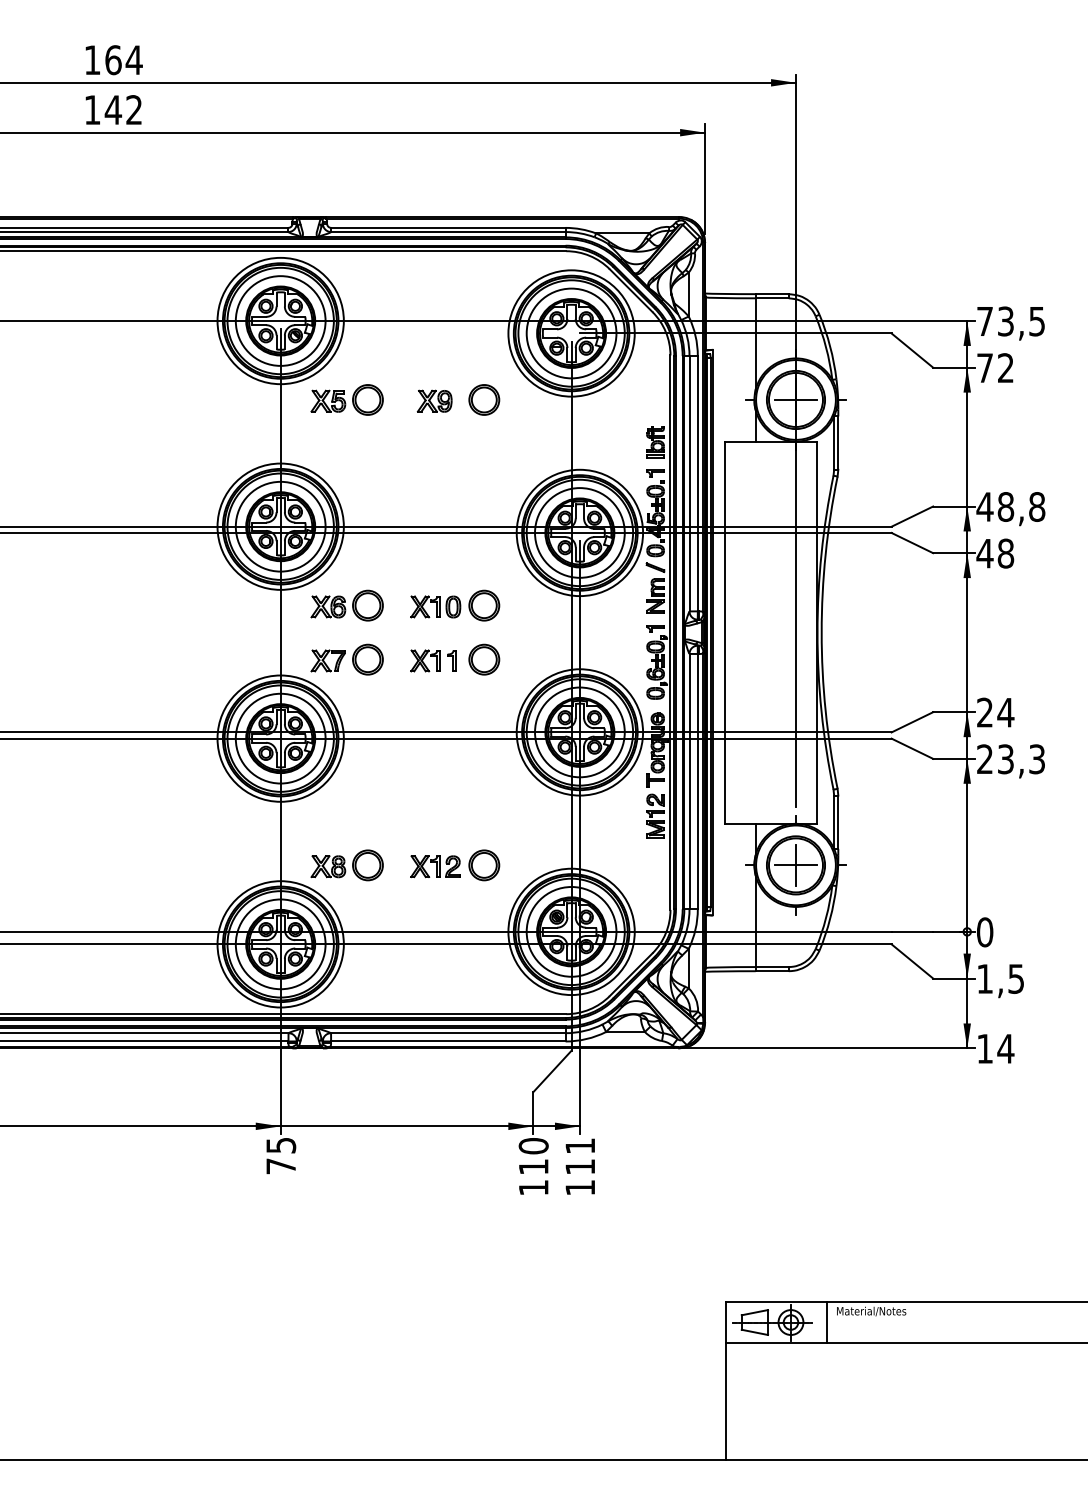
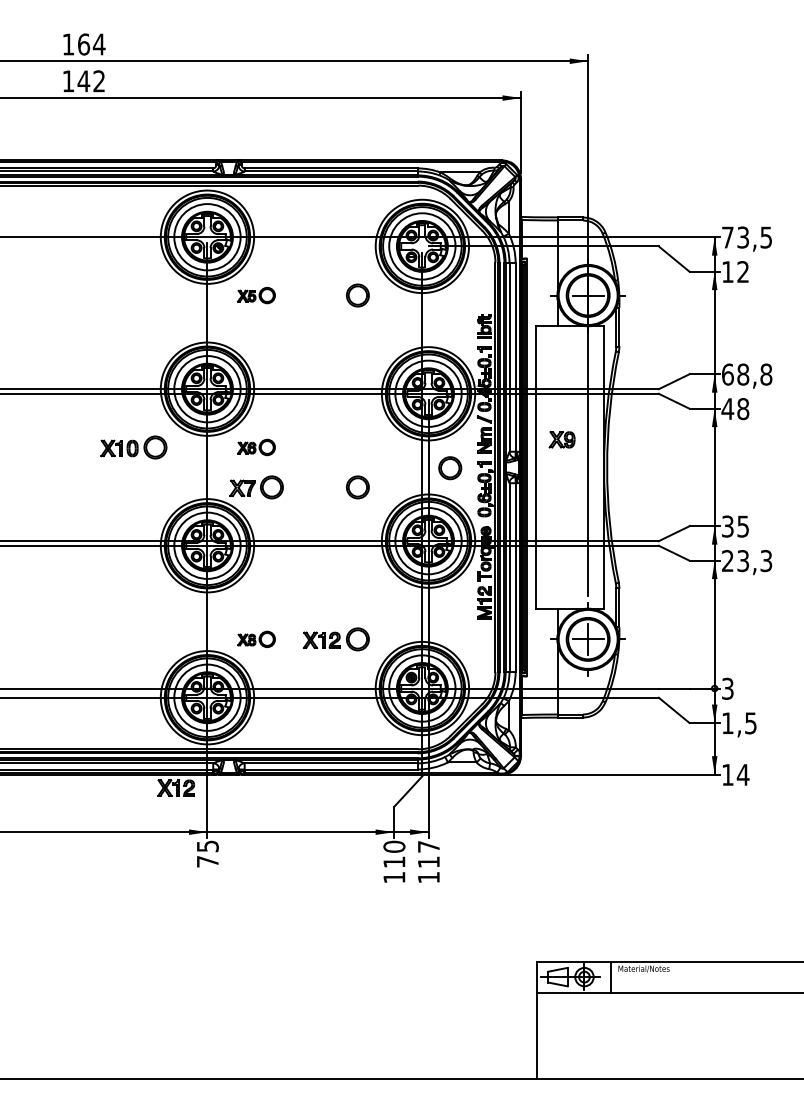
text: (984, 367) -> (727, 271), 72 -> 12
part: (346, 399) -> (256, 295), size x0.7
part: (434, 400) -> (561, 439), moved
text: (984, 506) -> (727, 374), 48,8 -> 68,8
part: (346, 605) -> (256, 447), size x0.7
part: (455, 605) -> (134, 447), moved
part: (609, 633) -> (450, 468), added
part: (433, 660) -> (320, 488), removed
text: (995, 712) -> (735, 526), 24 -> 35
part: (346, 865) -> (256, 639), size x0.7
text: (985, 932) -> (728, 688), 0 -> 3
part: (238, 1066) -> (176, 787), added
text: (579, 1145) -> (428, 846), 111 -> 117

